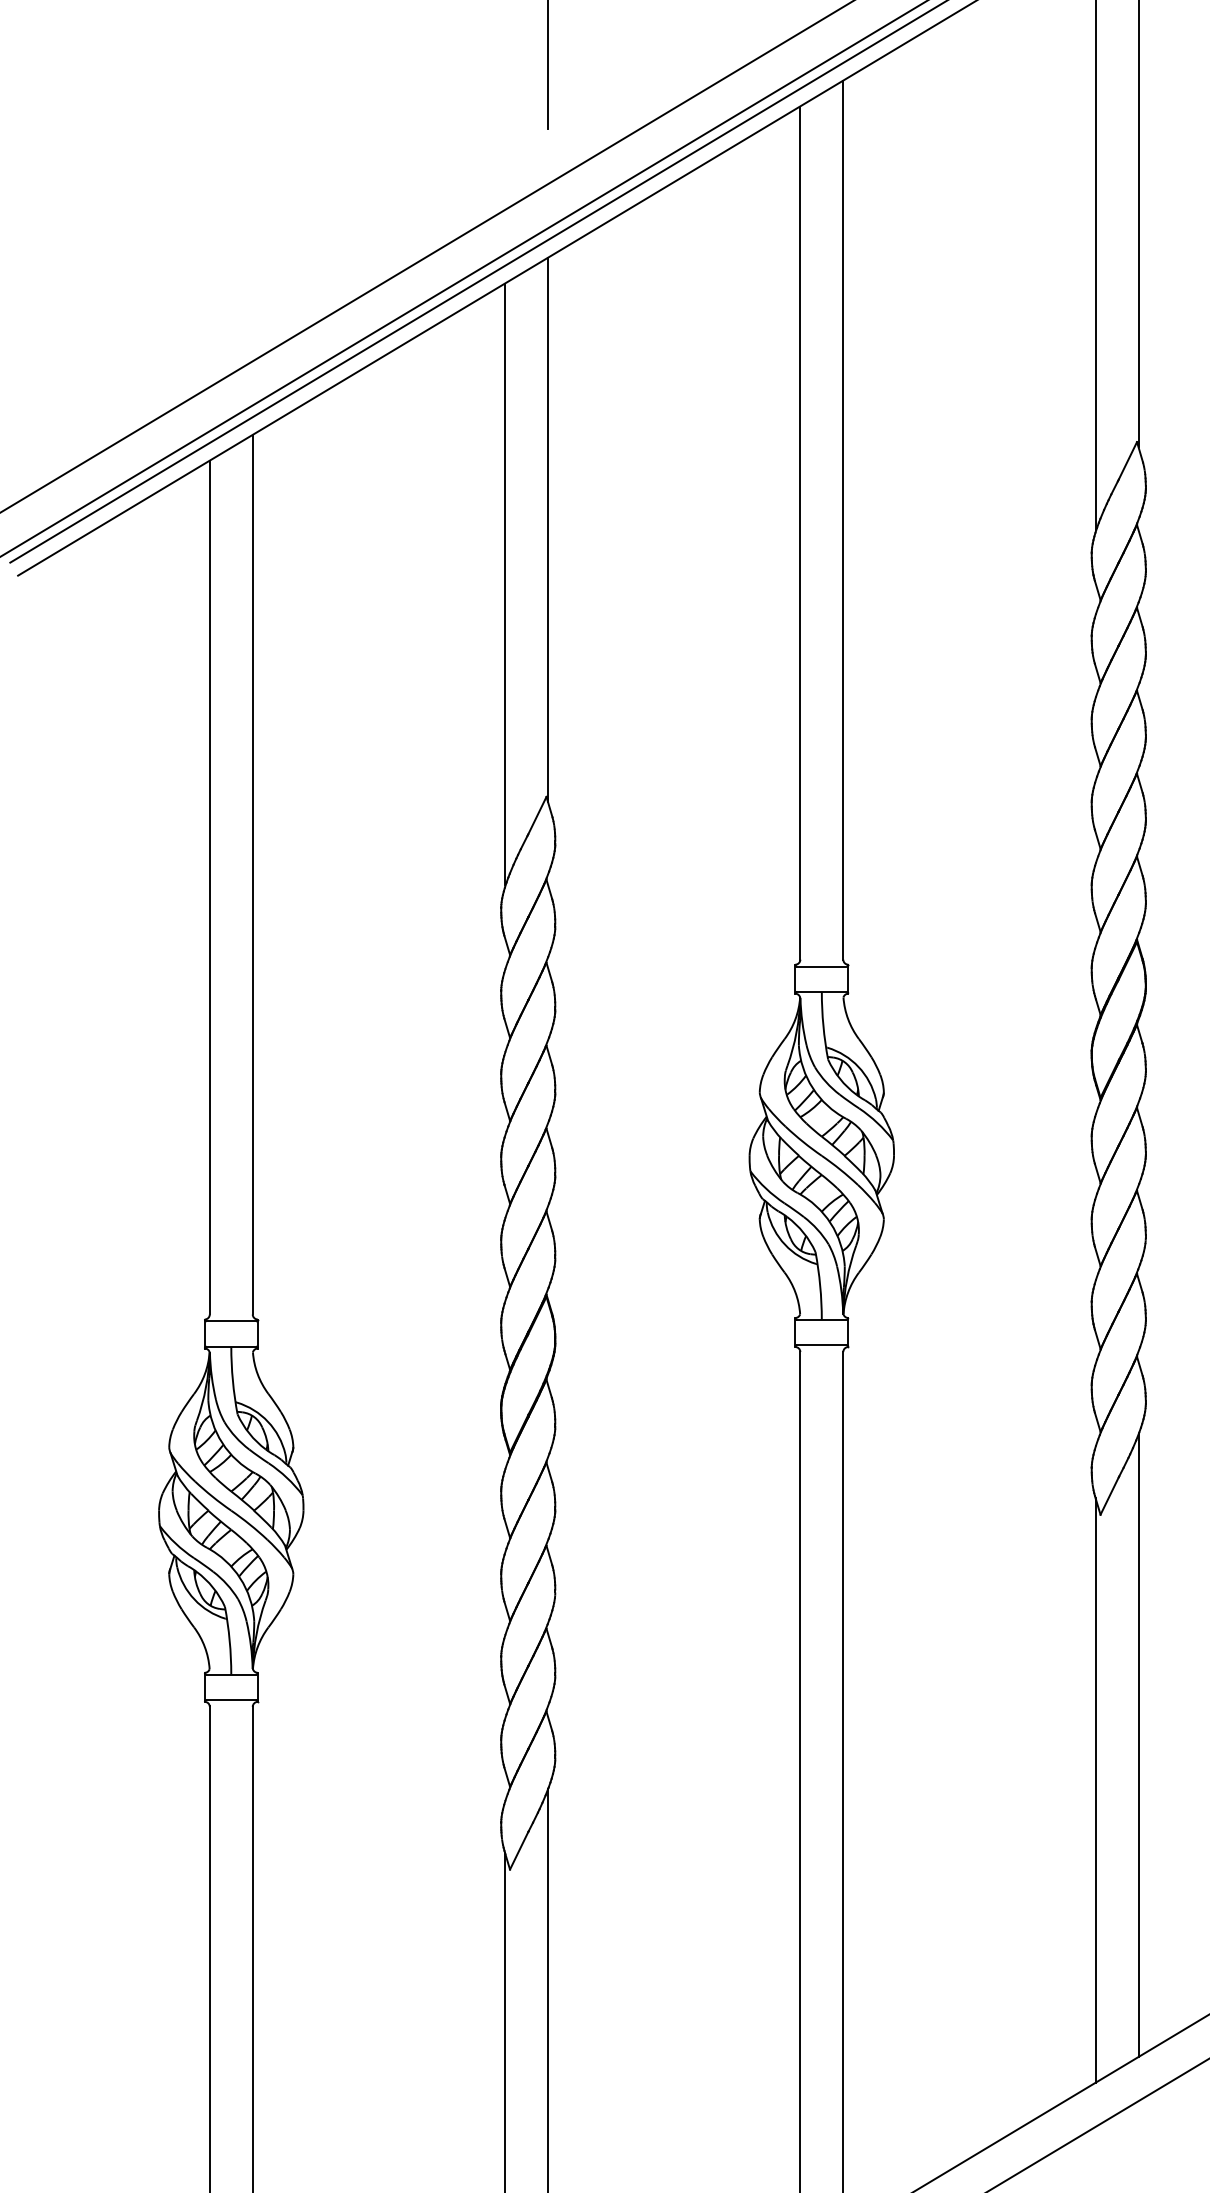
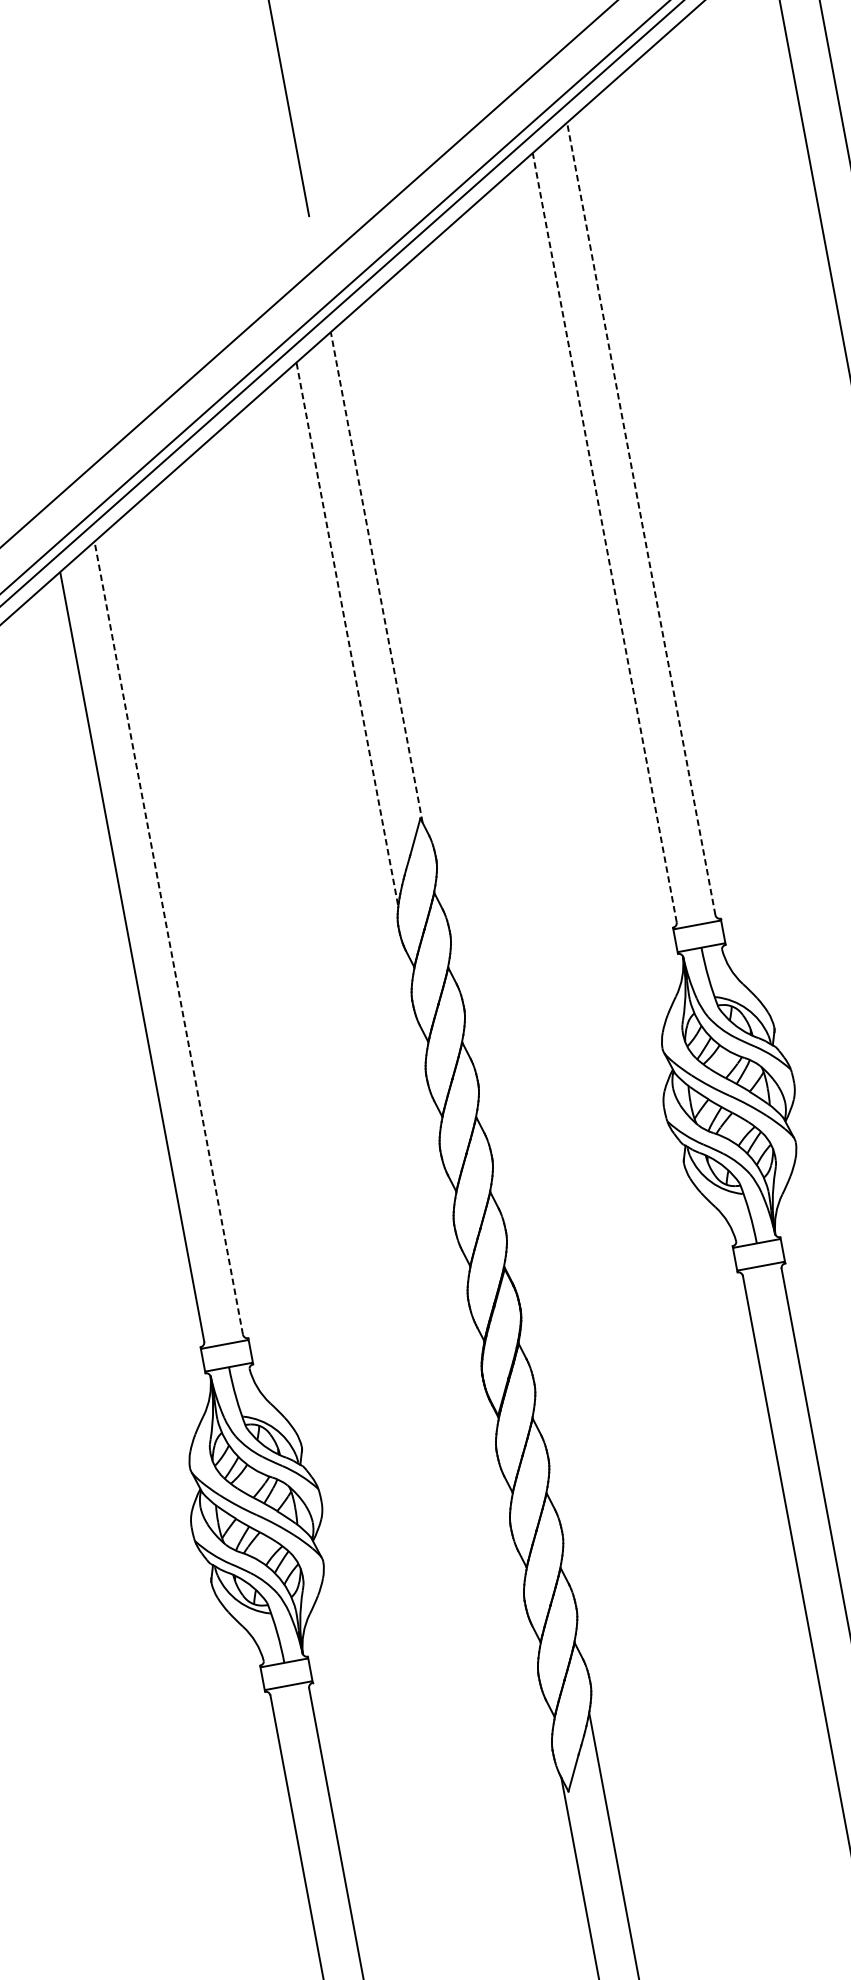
line: (843, 519) -> (641, 518), solid -> dashed
line: (548, 530) -> (377, 577), solid -> dashed
line: (800, 532) -> (604, 537), solid -> dashed
line: (505, 584) -> (347, 633), solid -> dashed
line: (252, 874) -> (168, 937), solid -> dashed

